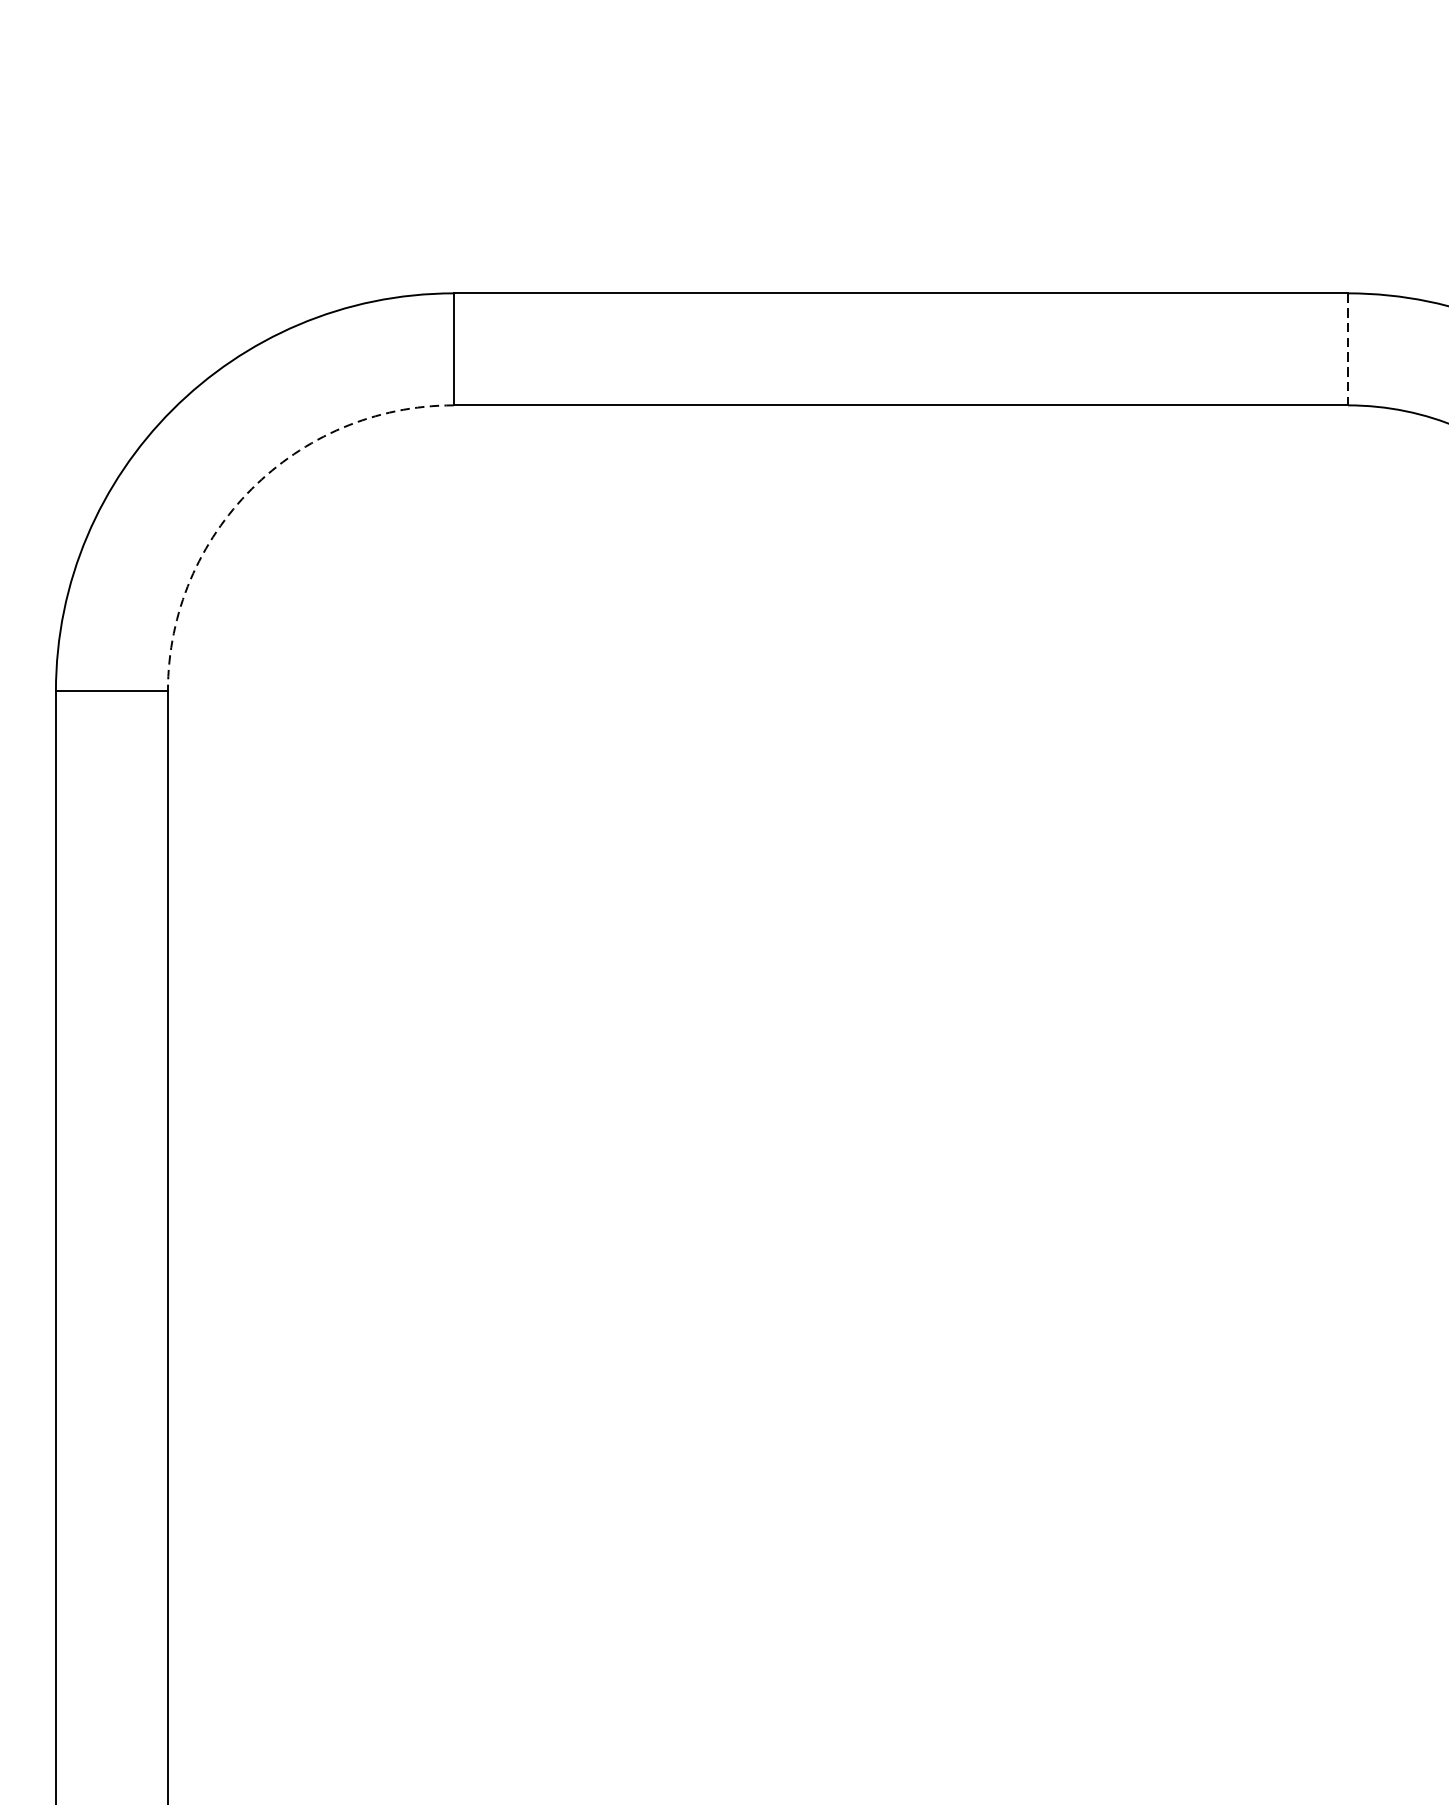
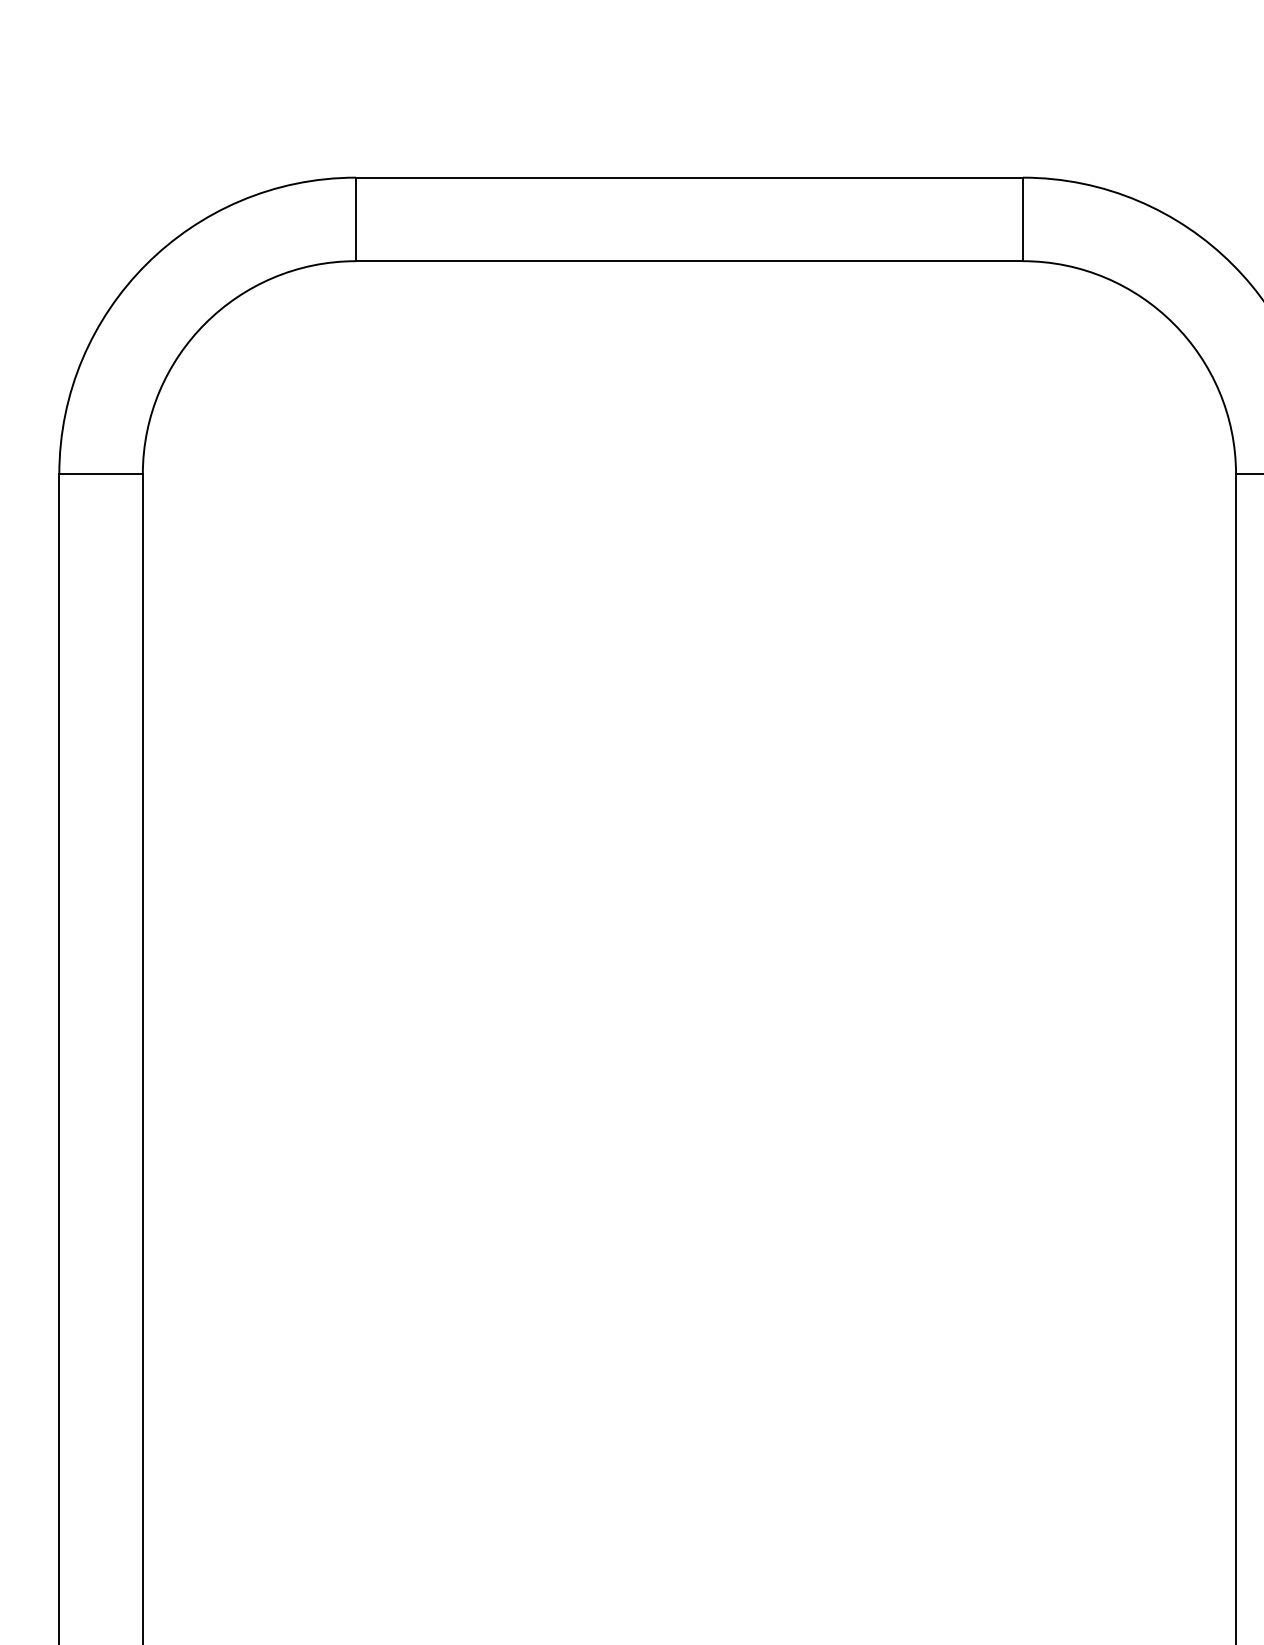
line: (1347, 349) -> (1022, 219), dashed -> solid
arc: (251, 488) -> (205, 323), dashed -> solid

